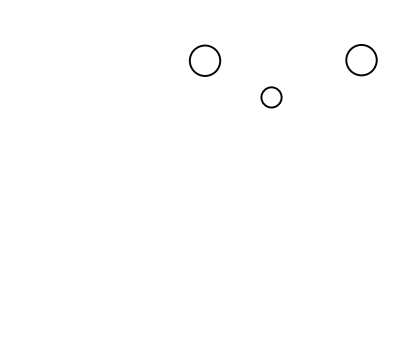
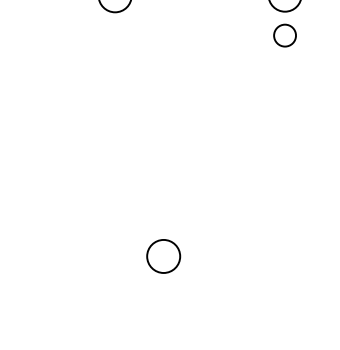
circle: (271, 97) -> (285, 35), moved
circle: (249, 300) -> (163, 256), added

